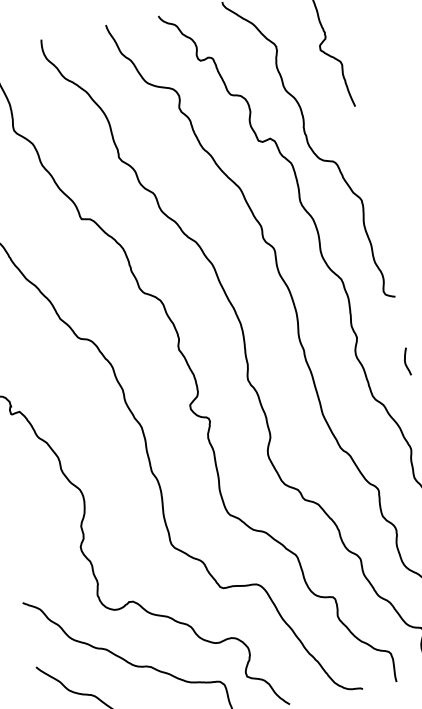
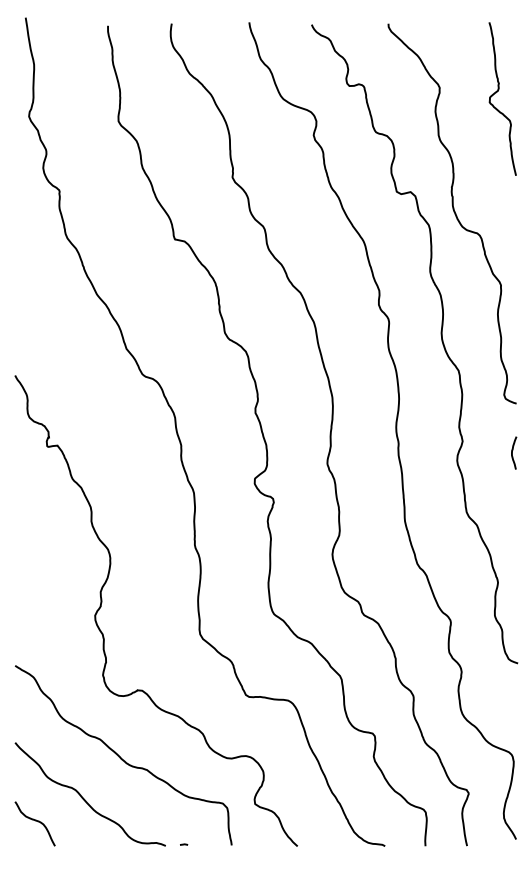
curve: (405, 361) -> (512, 452), moved

